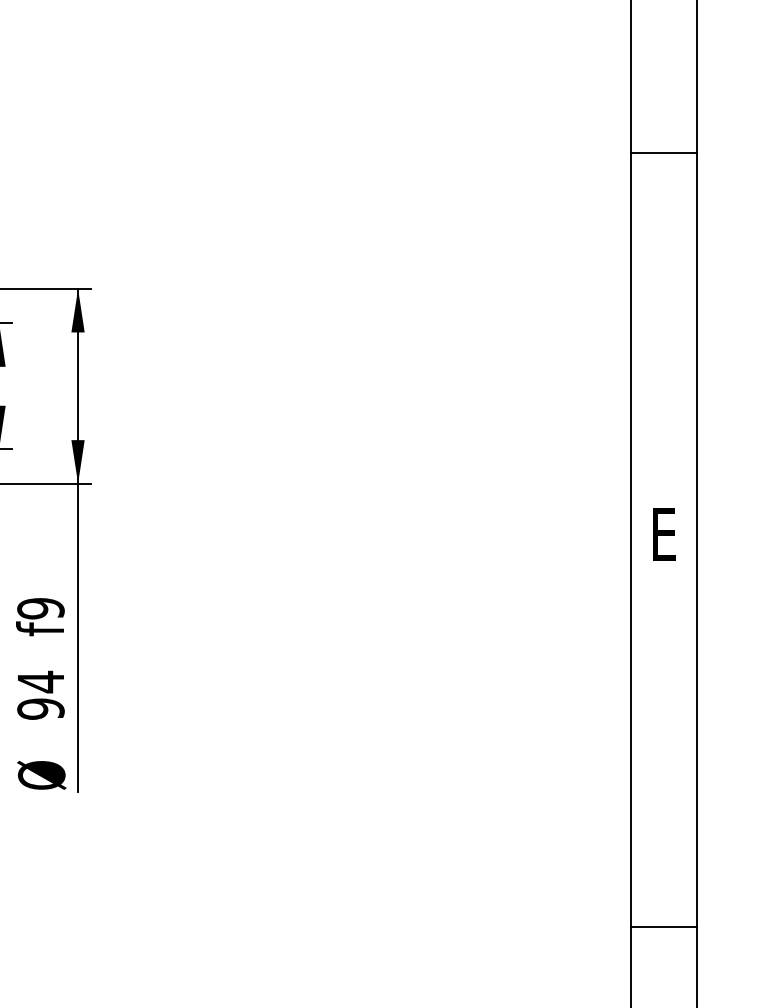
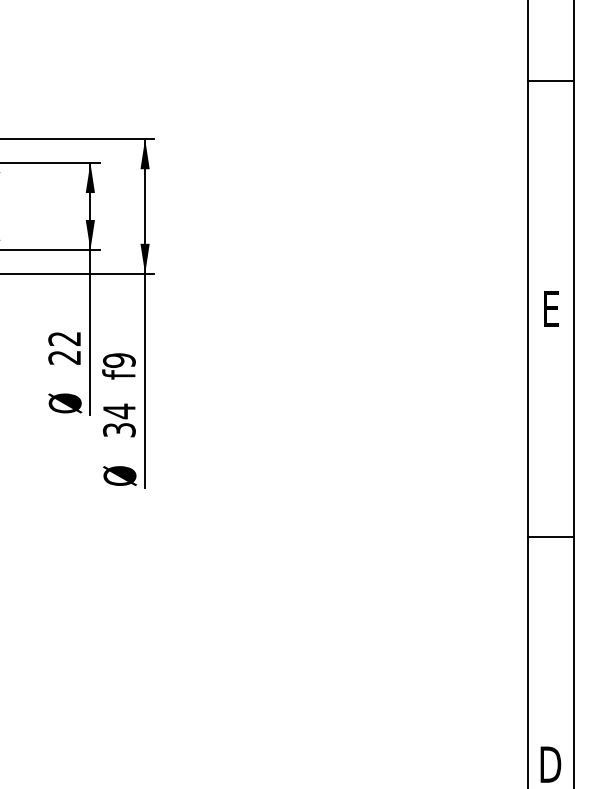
line: (663, 152) -> (550, 80), moved
text: (41, 708) -> (119, 429), 94 -> 34
line: (663, 926) -> (550, 536), moved

